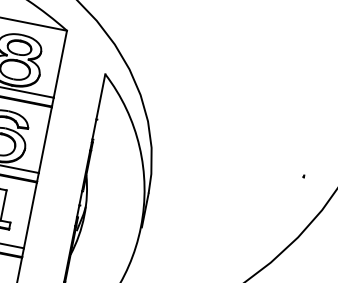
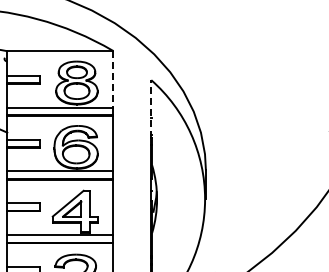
line: (60, 64) -> (113, 79), solid -> dashed
line: (98, 107) -> (151, 108), solid -> dashed

